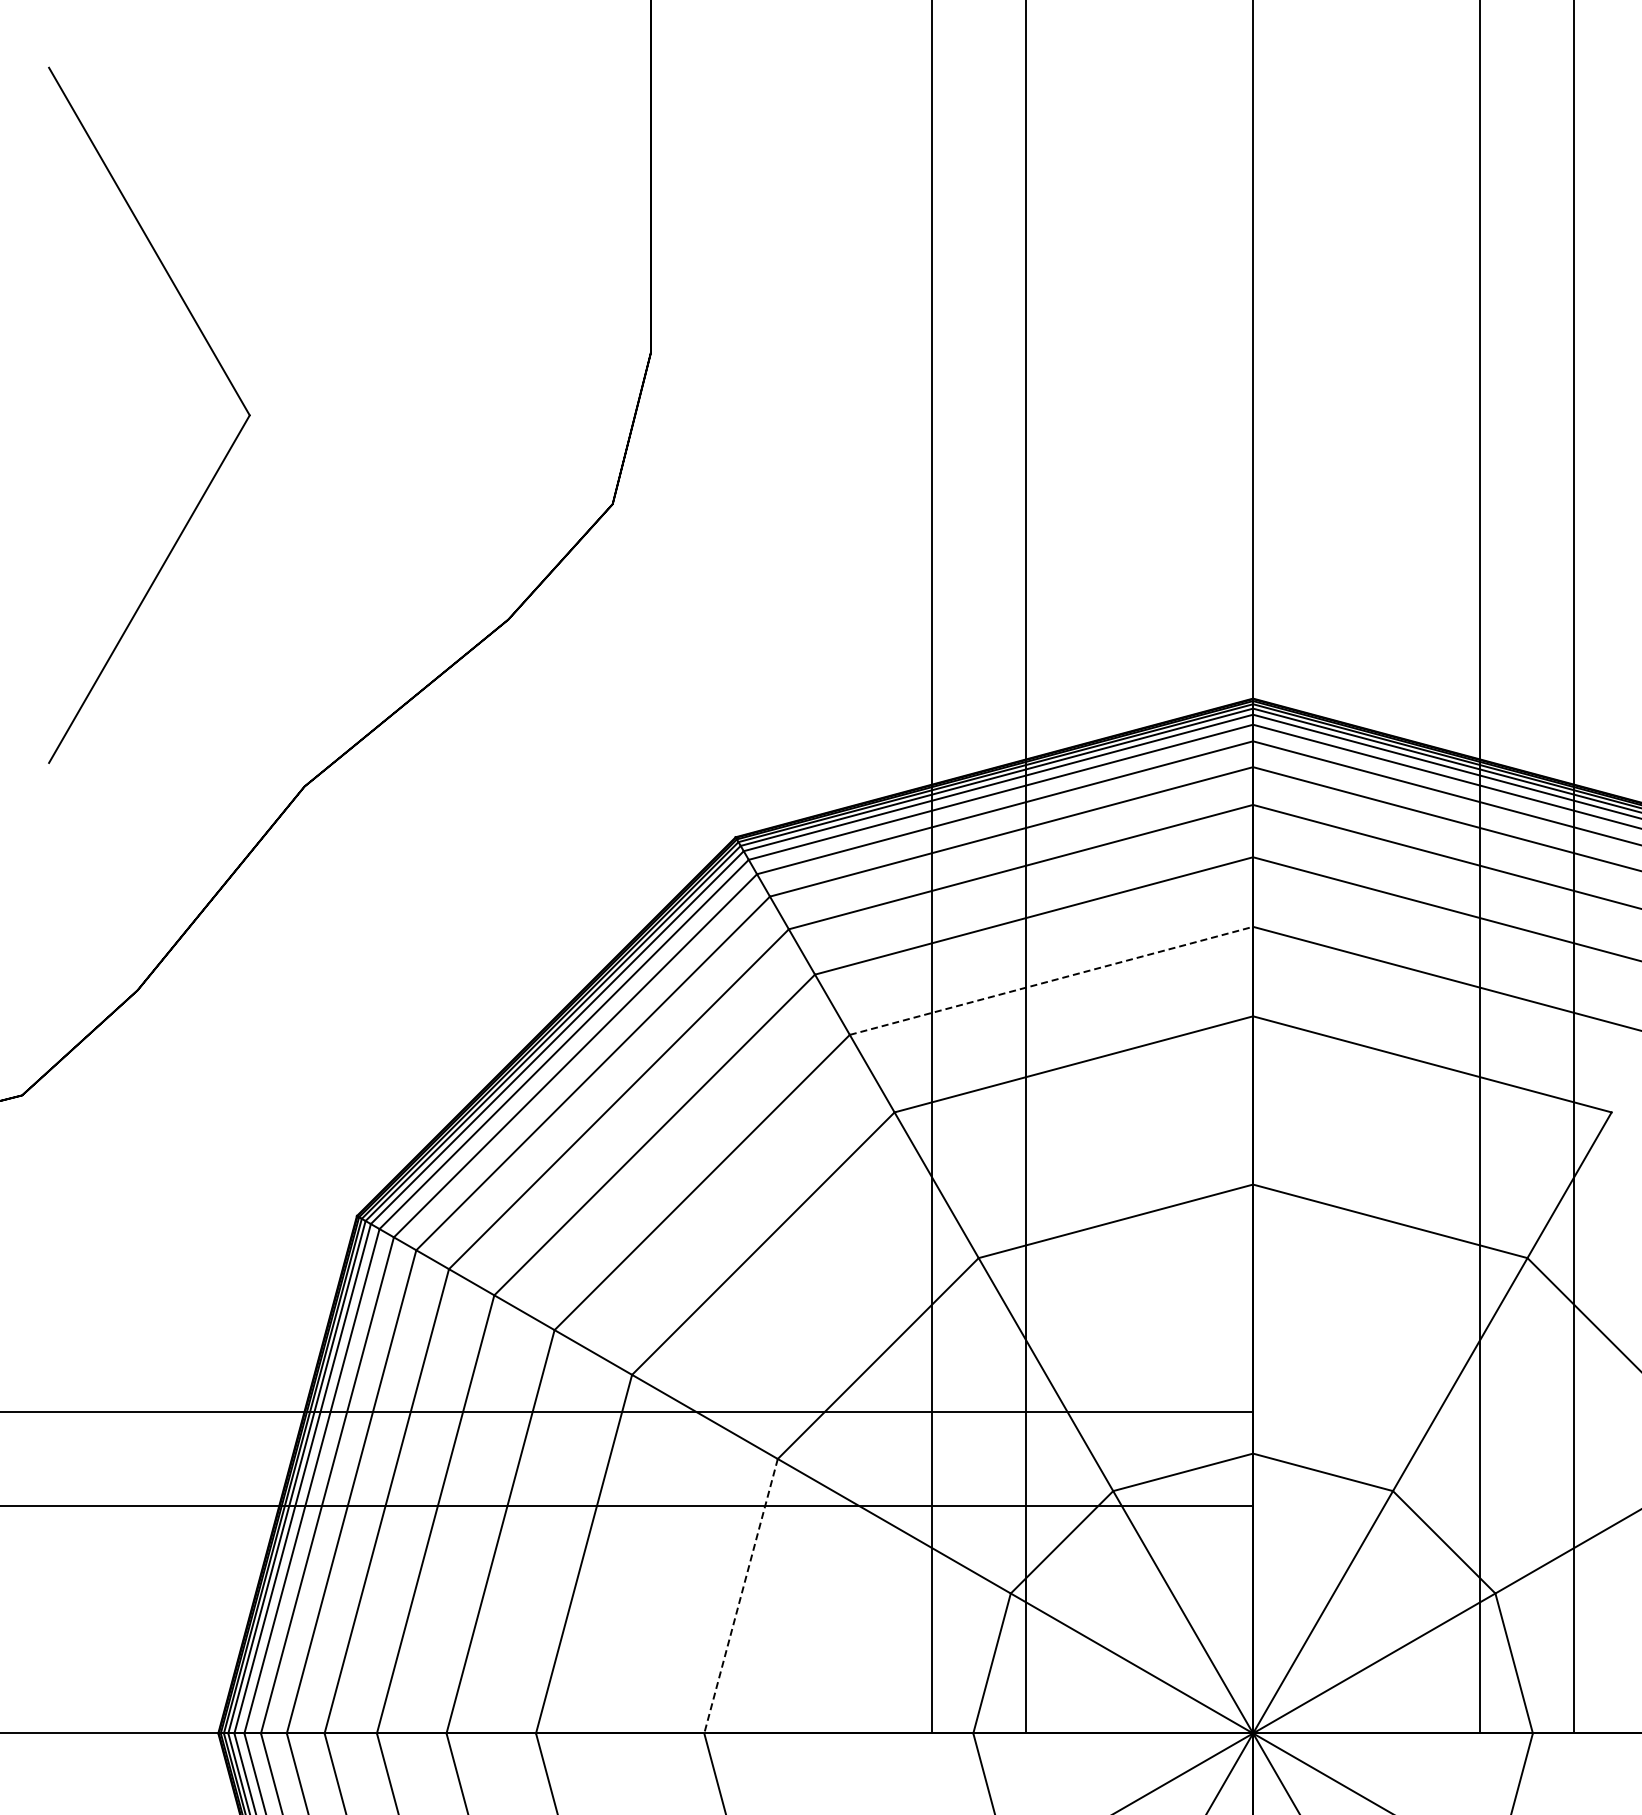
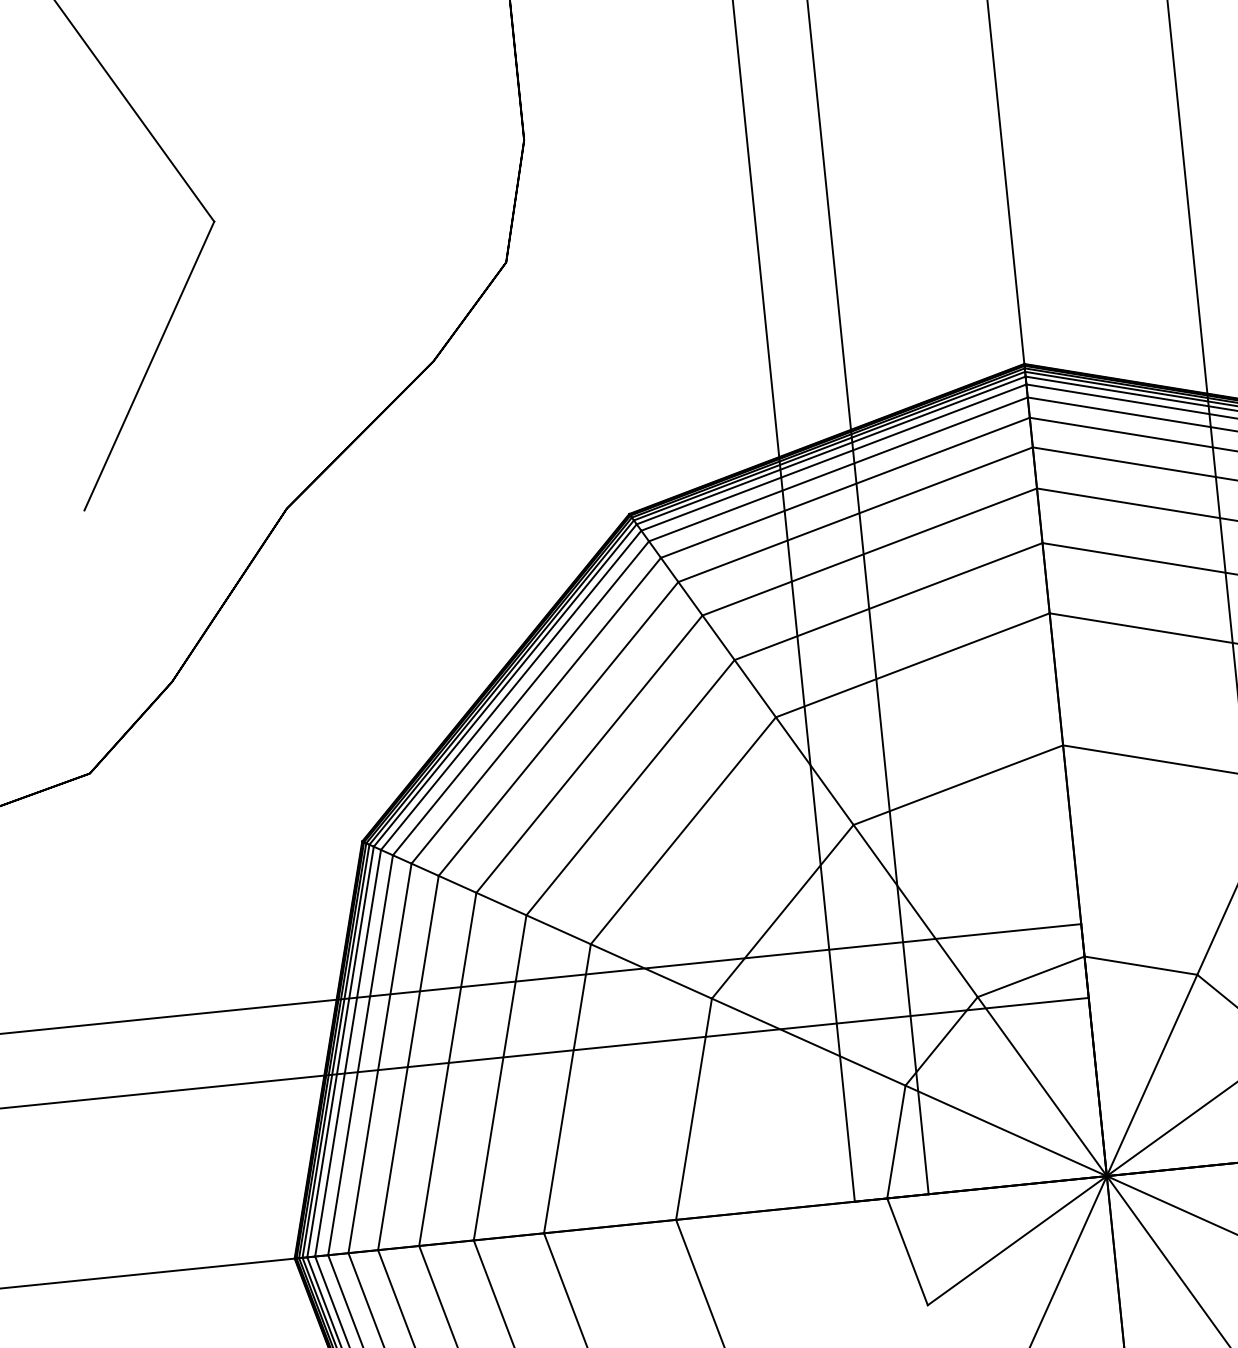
line: (1051, 980) -> (888, 601), dashed -> solid
line: (740, 1596) -> (693, 1109), dashed -> solid

